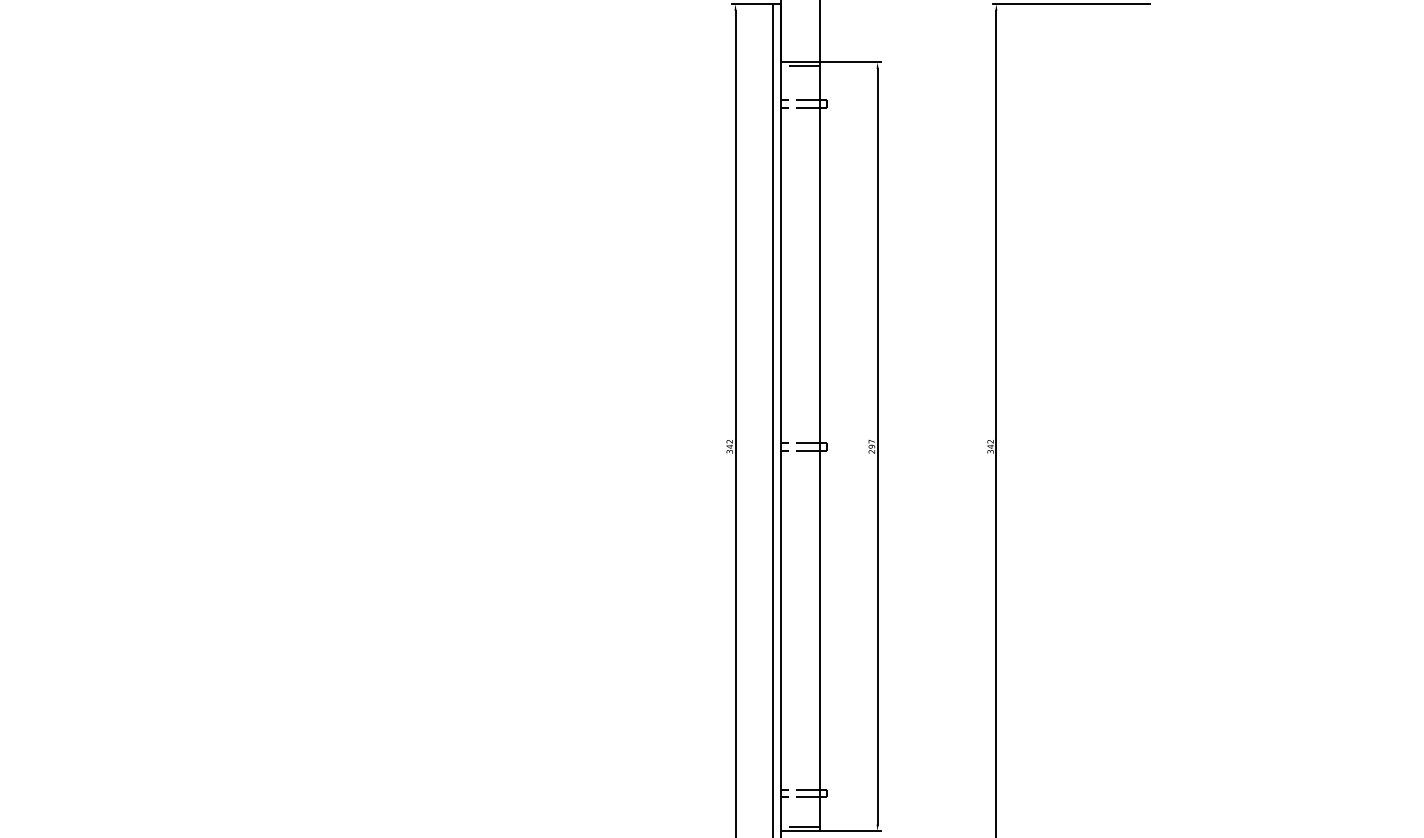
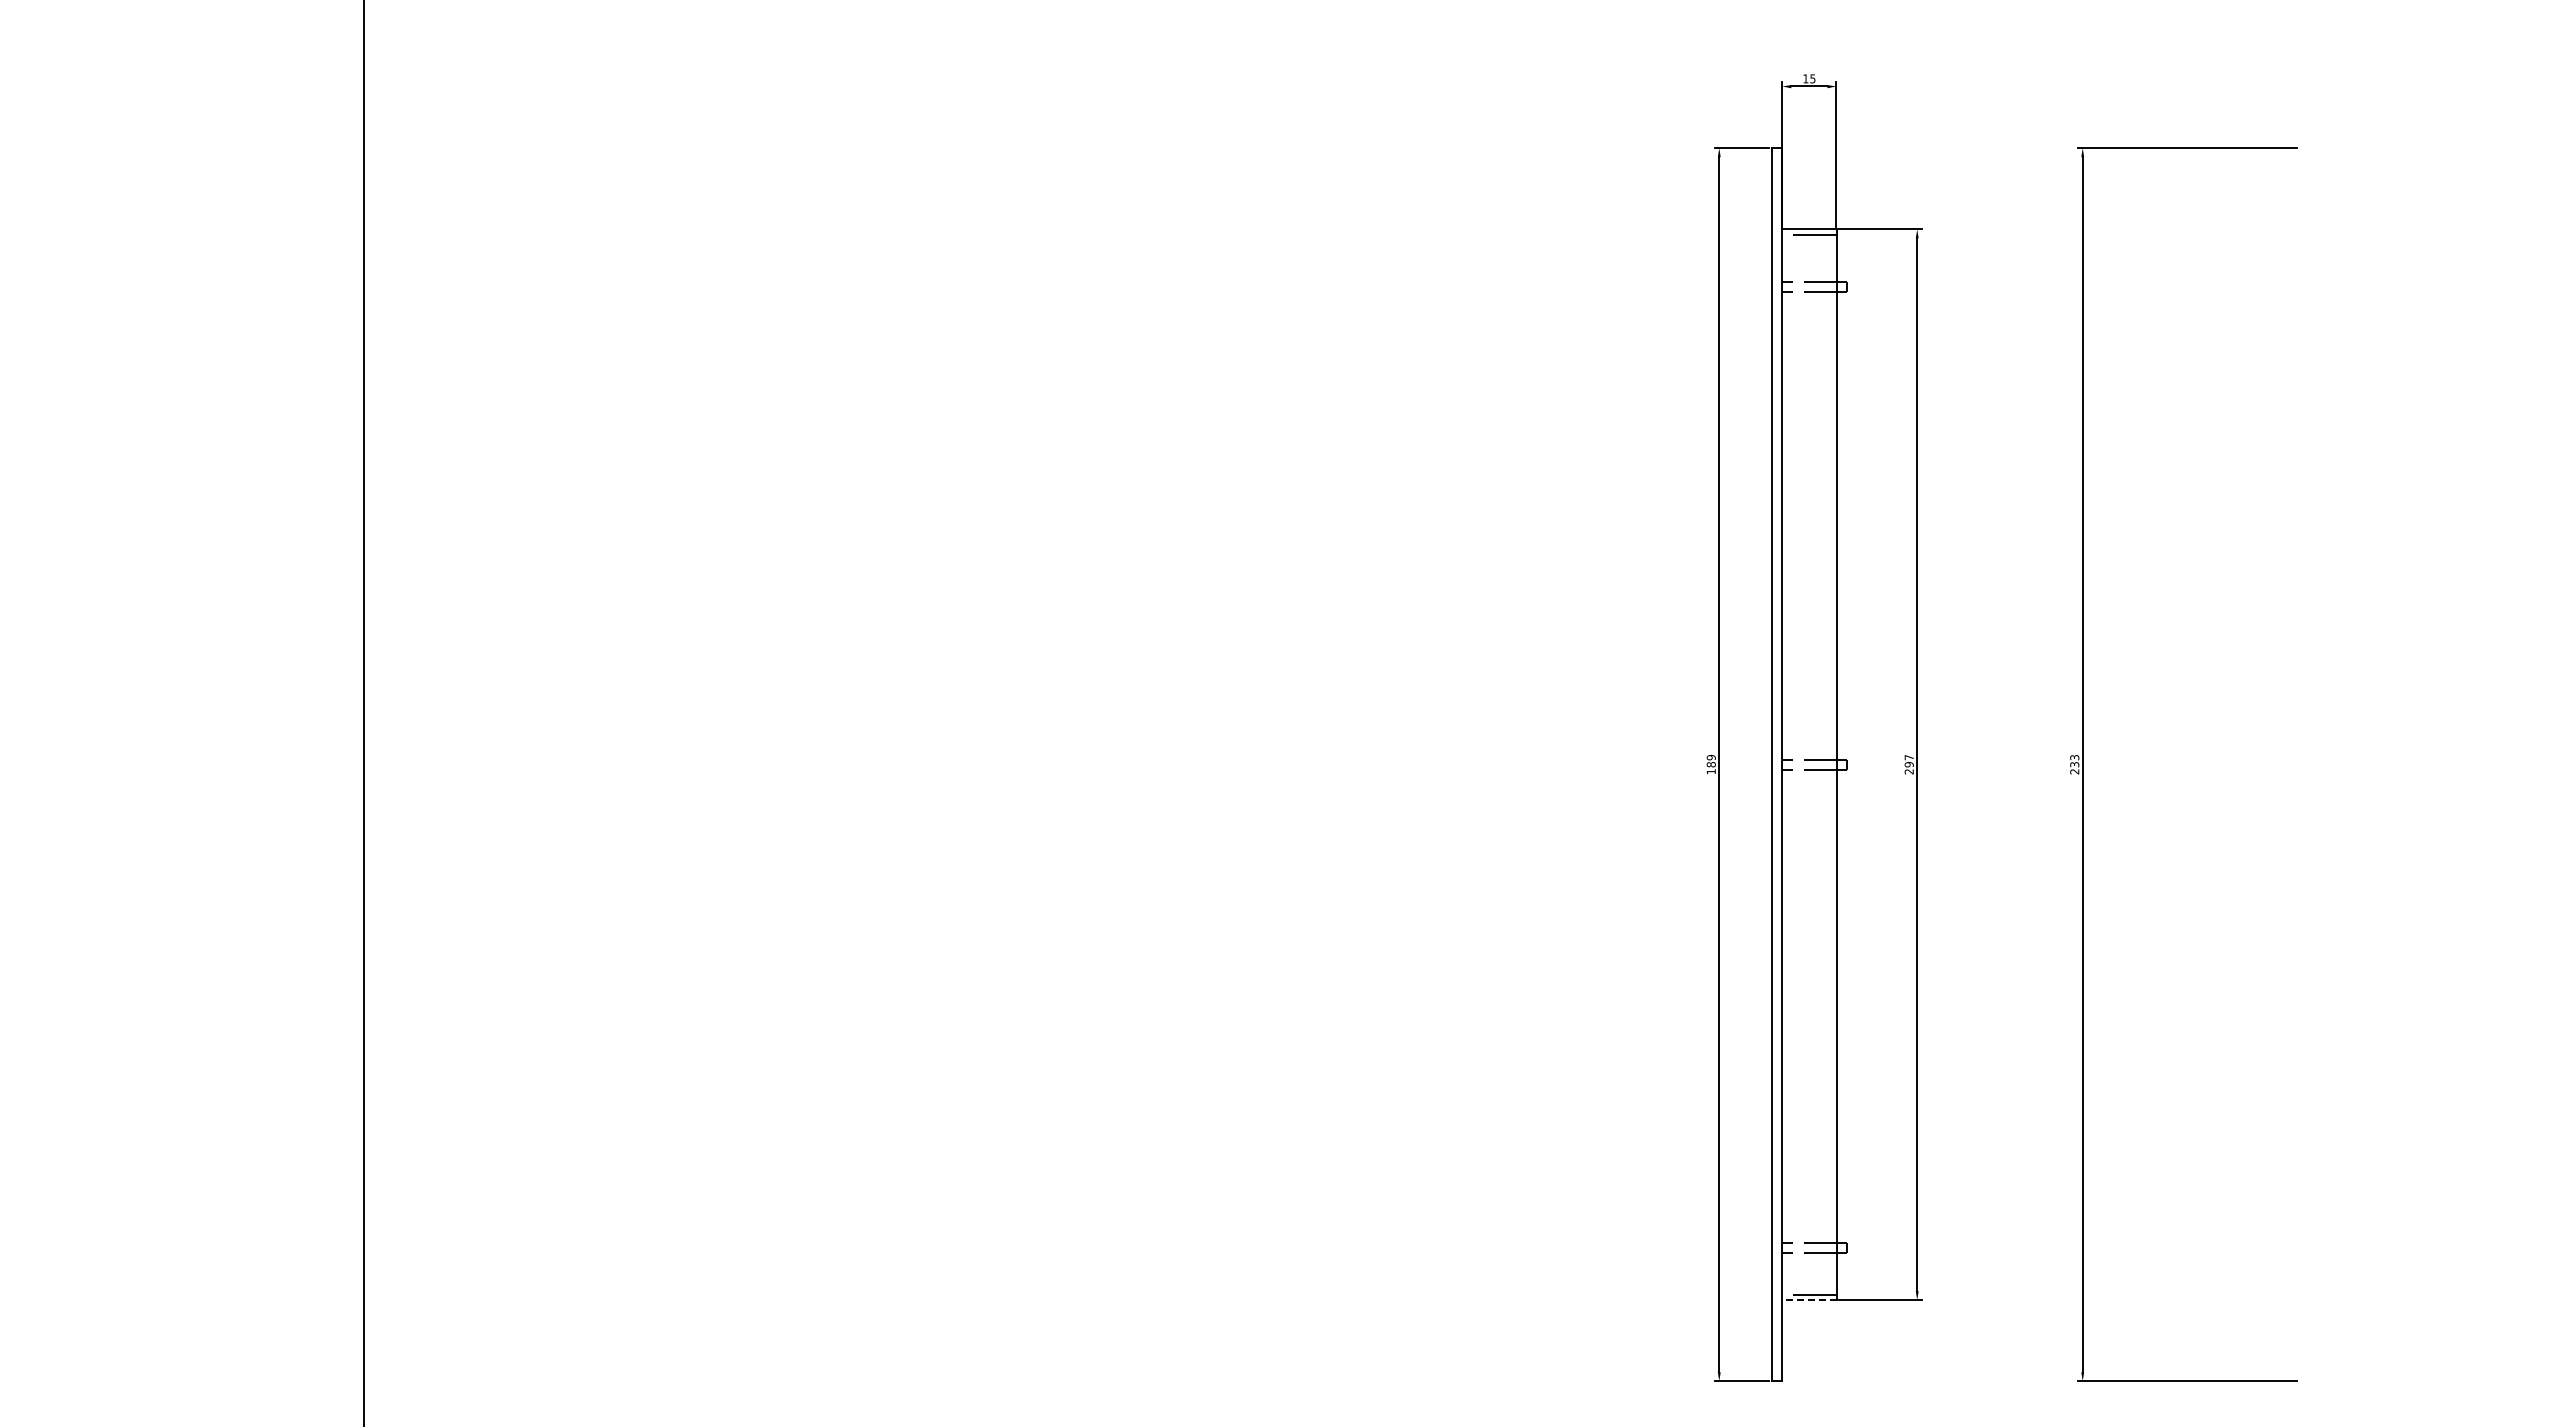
text: (729, 446) -> (1710, 764), 342 -> 189
text: (990, 446) -> (2074, 764), 342 -> 233
line: (799, 831) -> (1808, 1300), solid -> dashed

